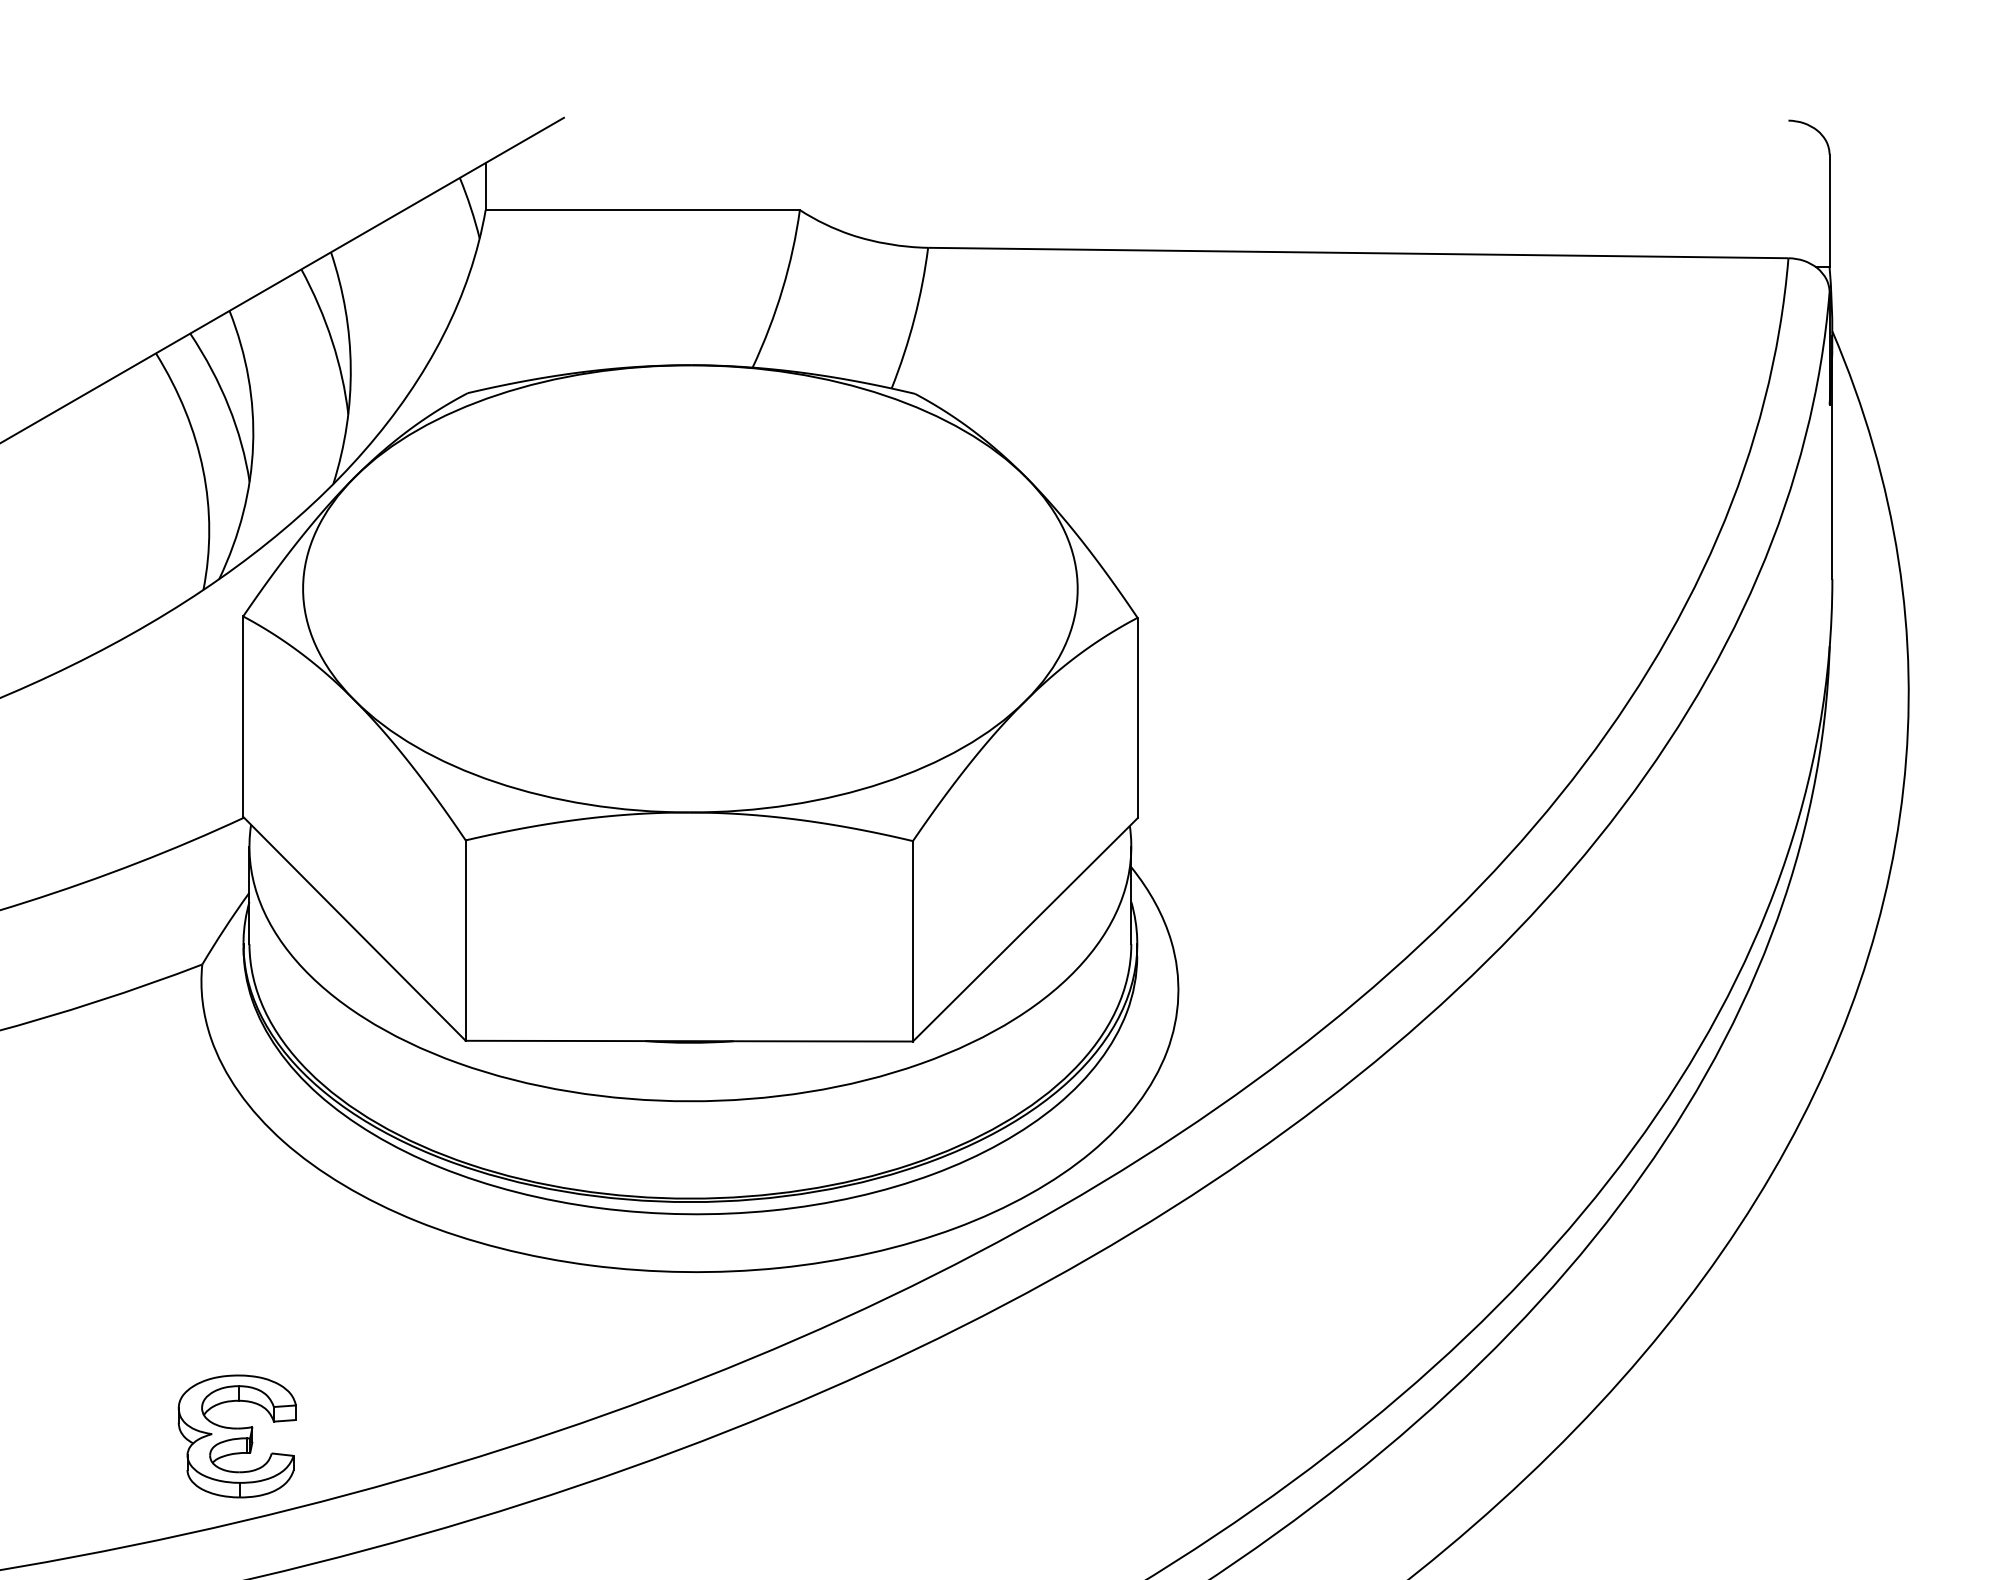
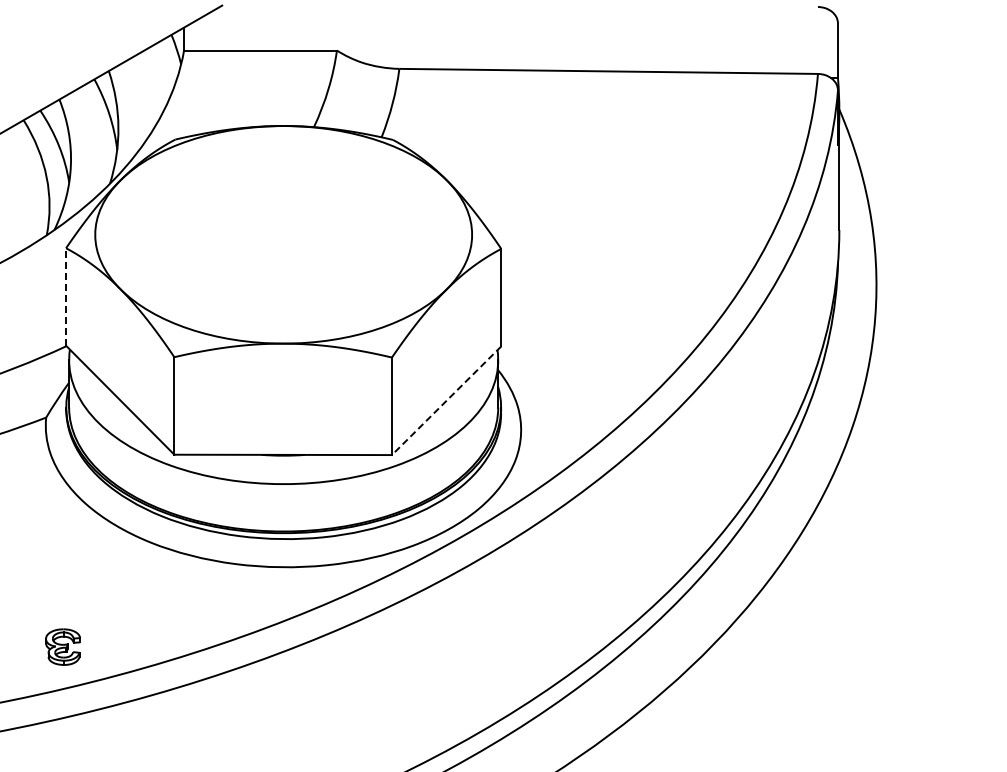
line: (244, 715) -> (66, 296), solid -> dashed
line: (1024, 931) -> (446, 401), solid -> dashed
part: (235, 1434) -> (62, 646), size x0.6

